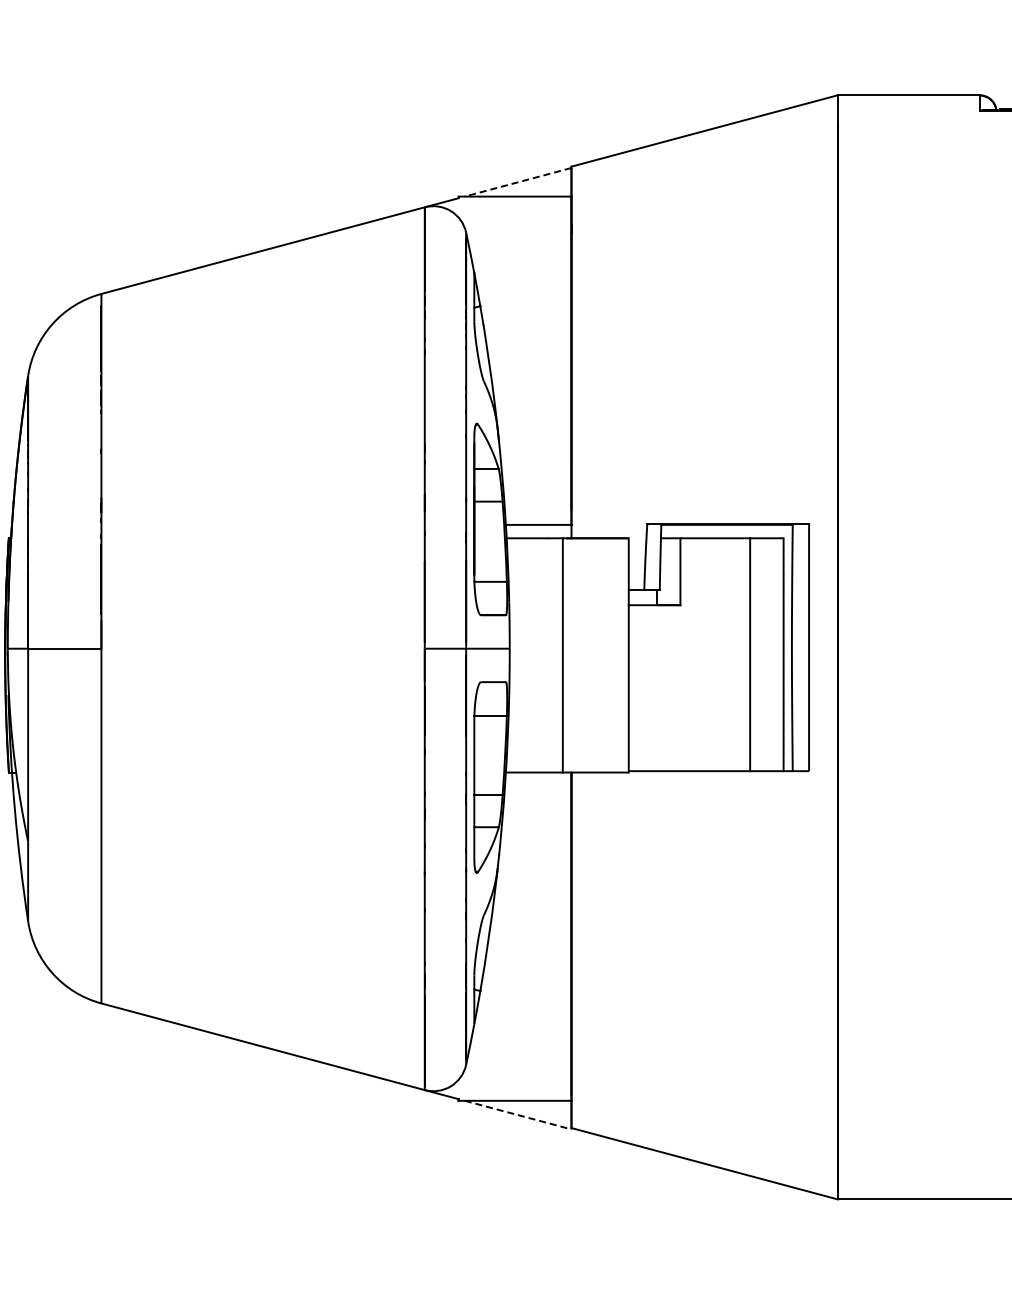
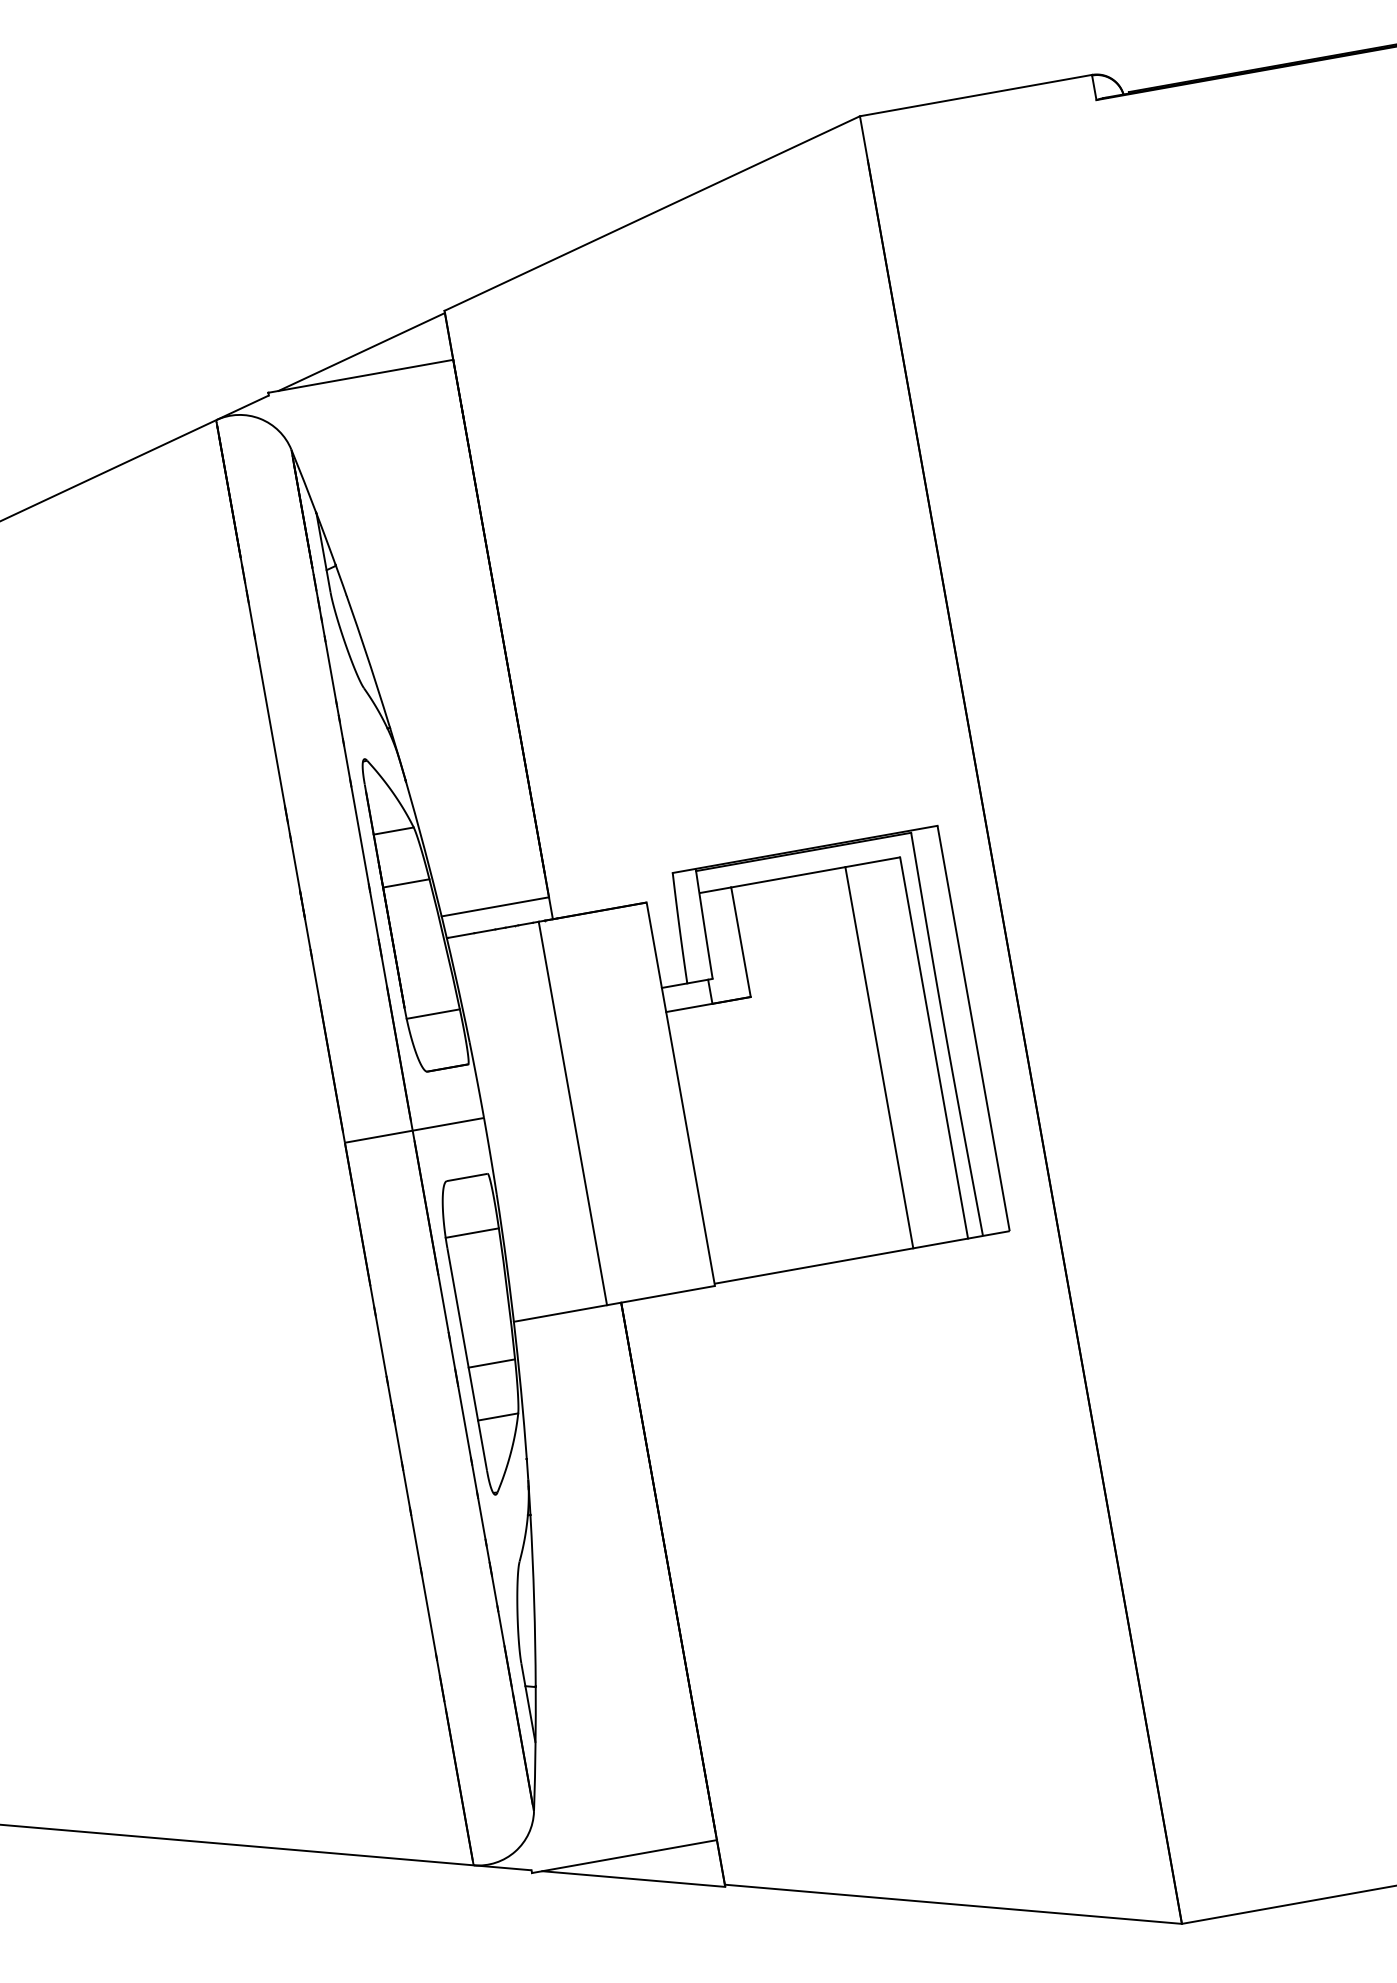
line: (517, 182) -> (360, 352), dashed -> solid
line: (518, 1115) -> (634, 1879), dashed -> solid

